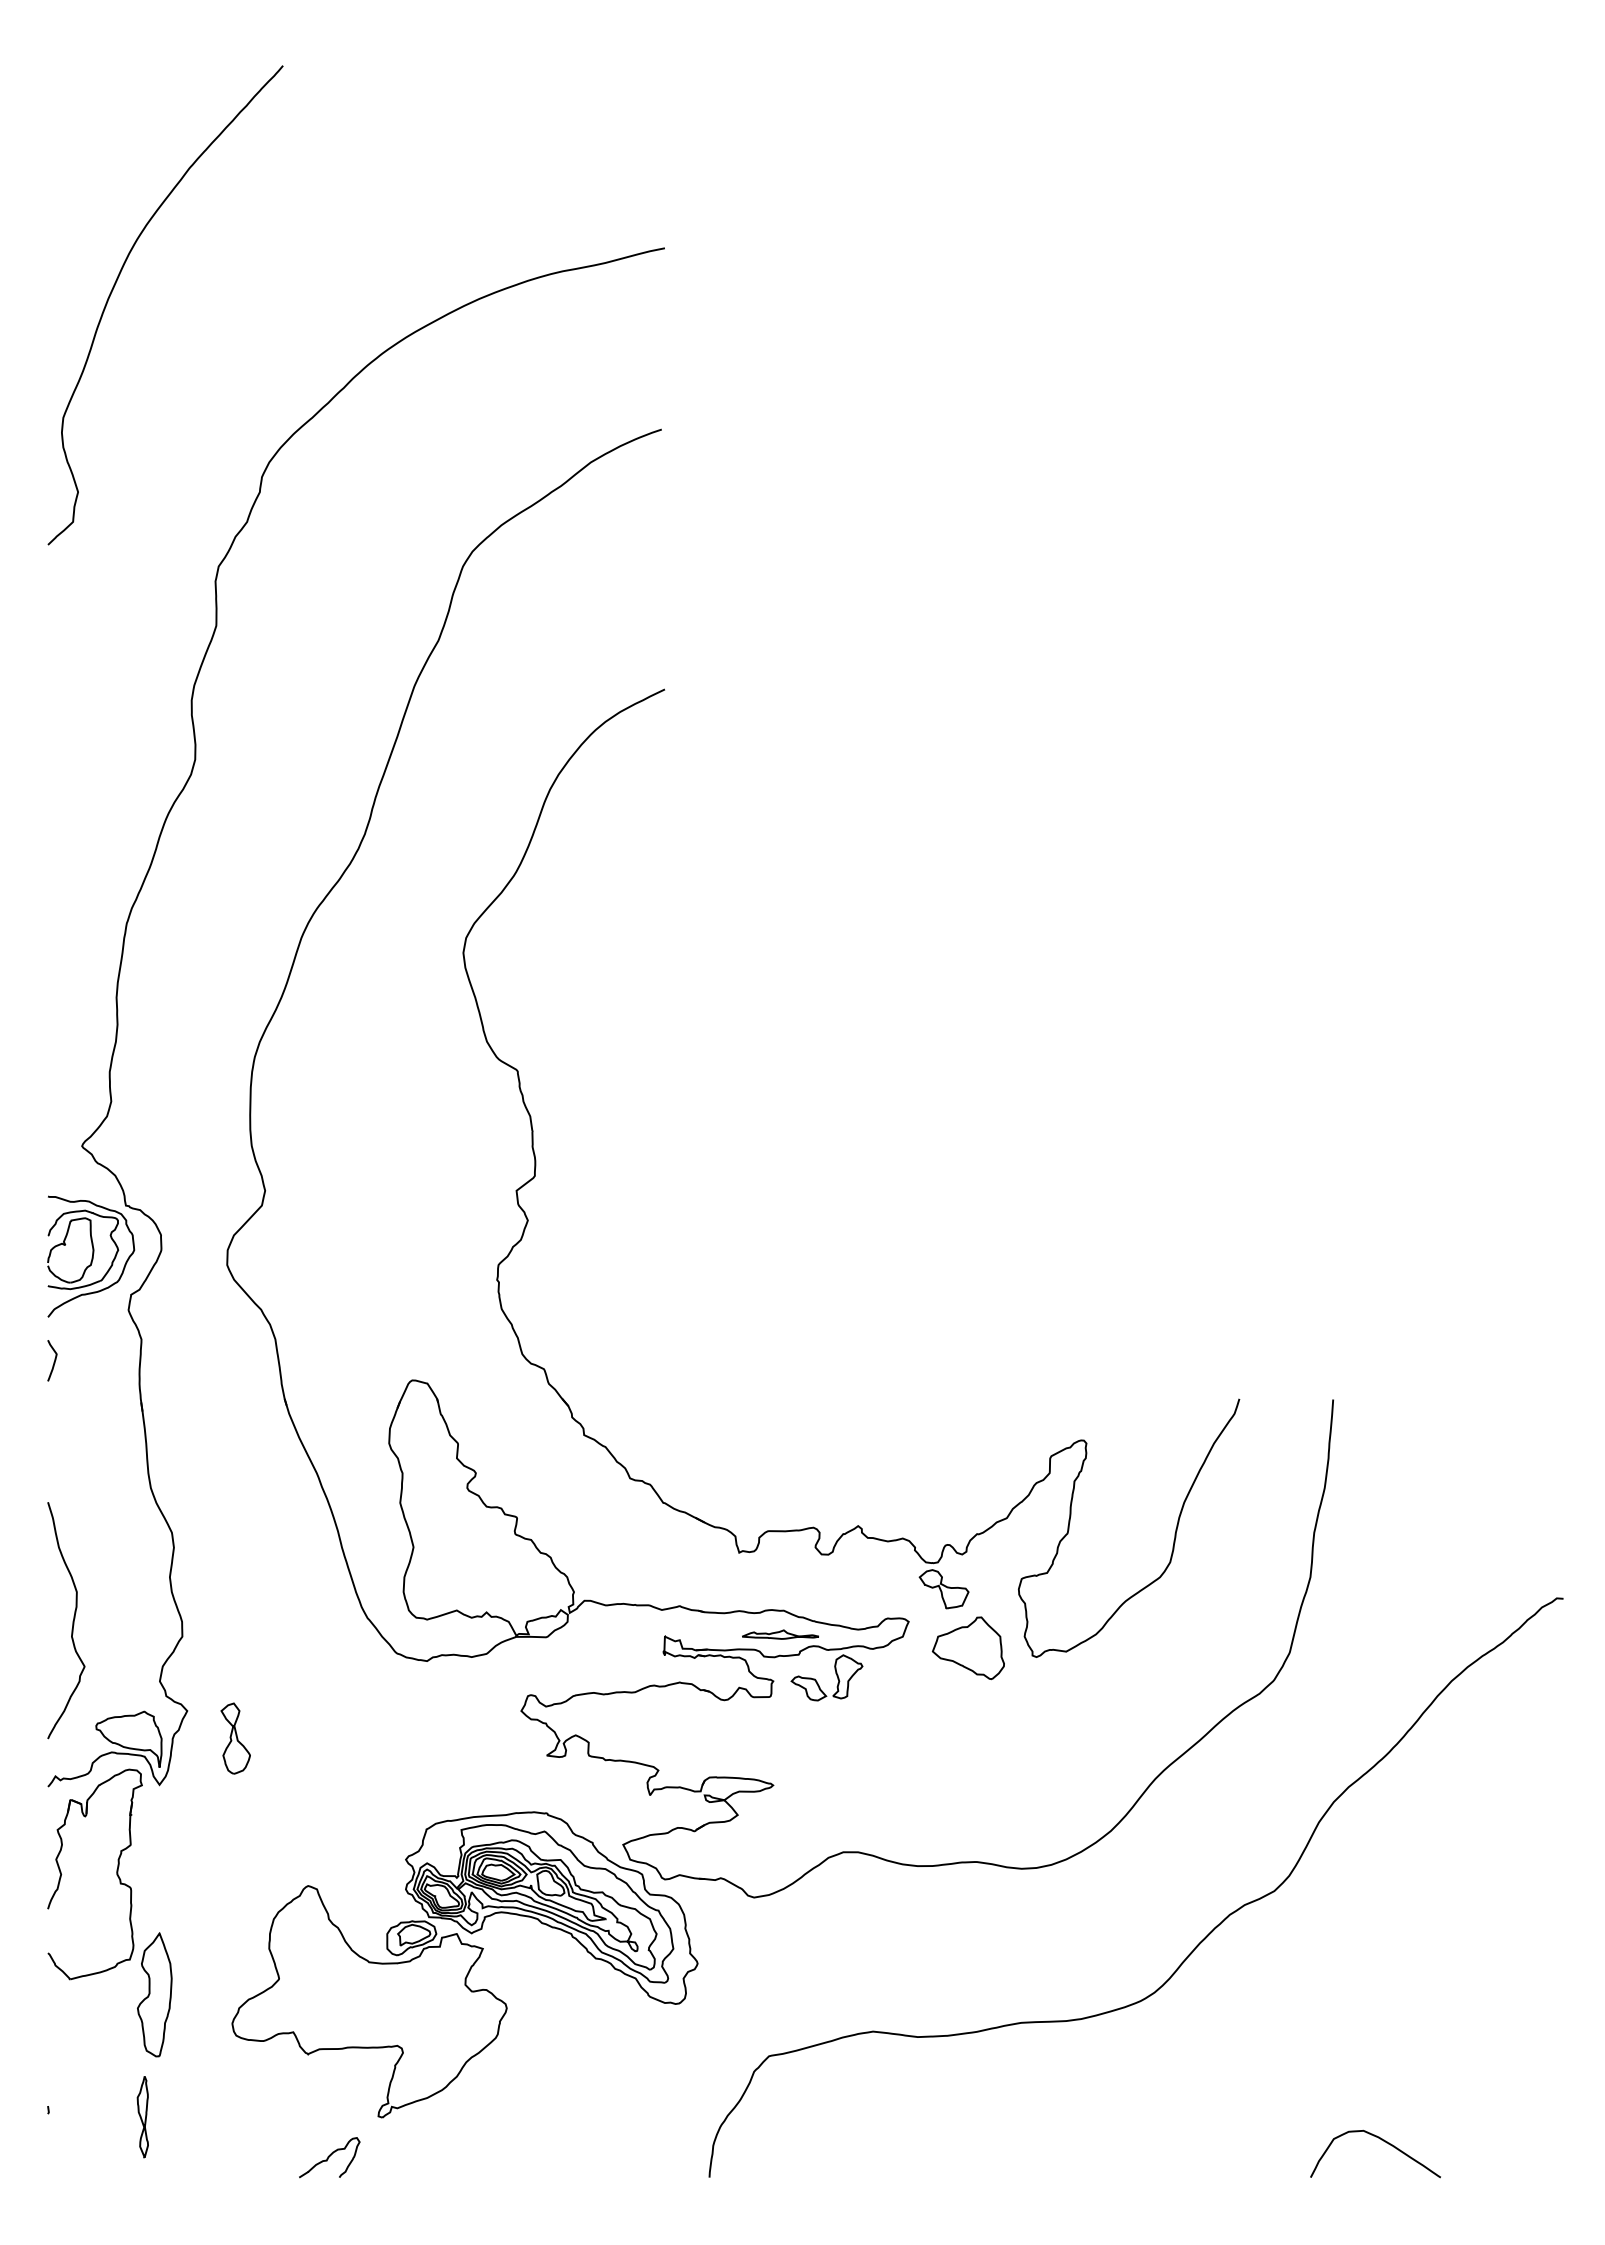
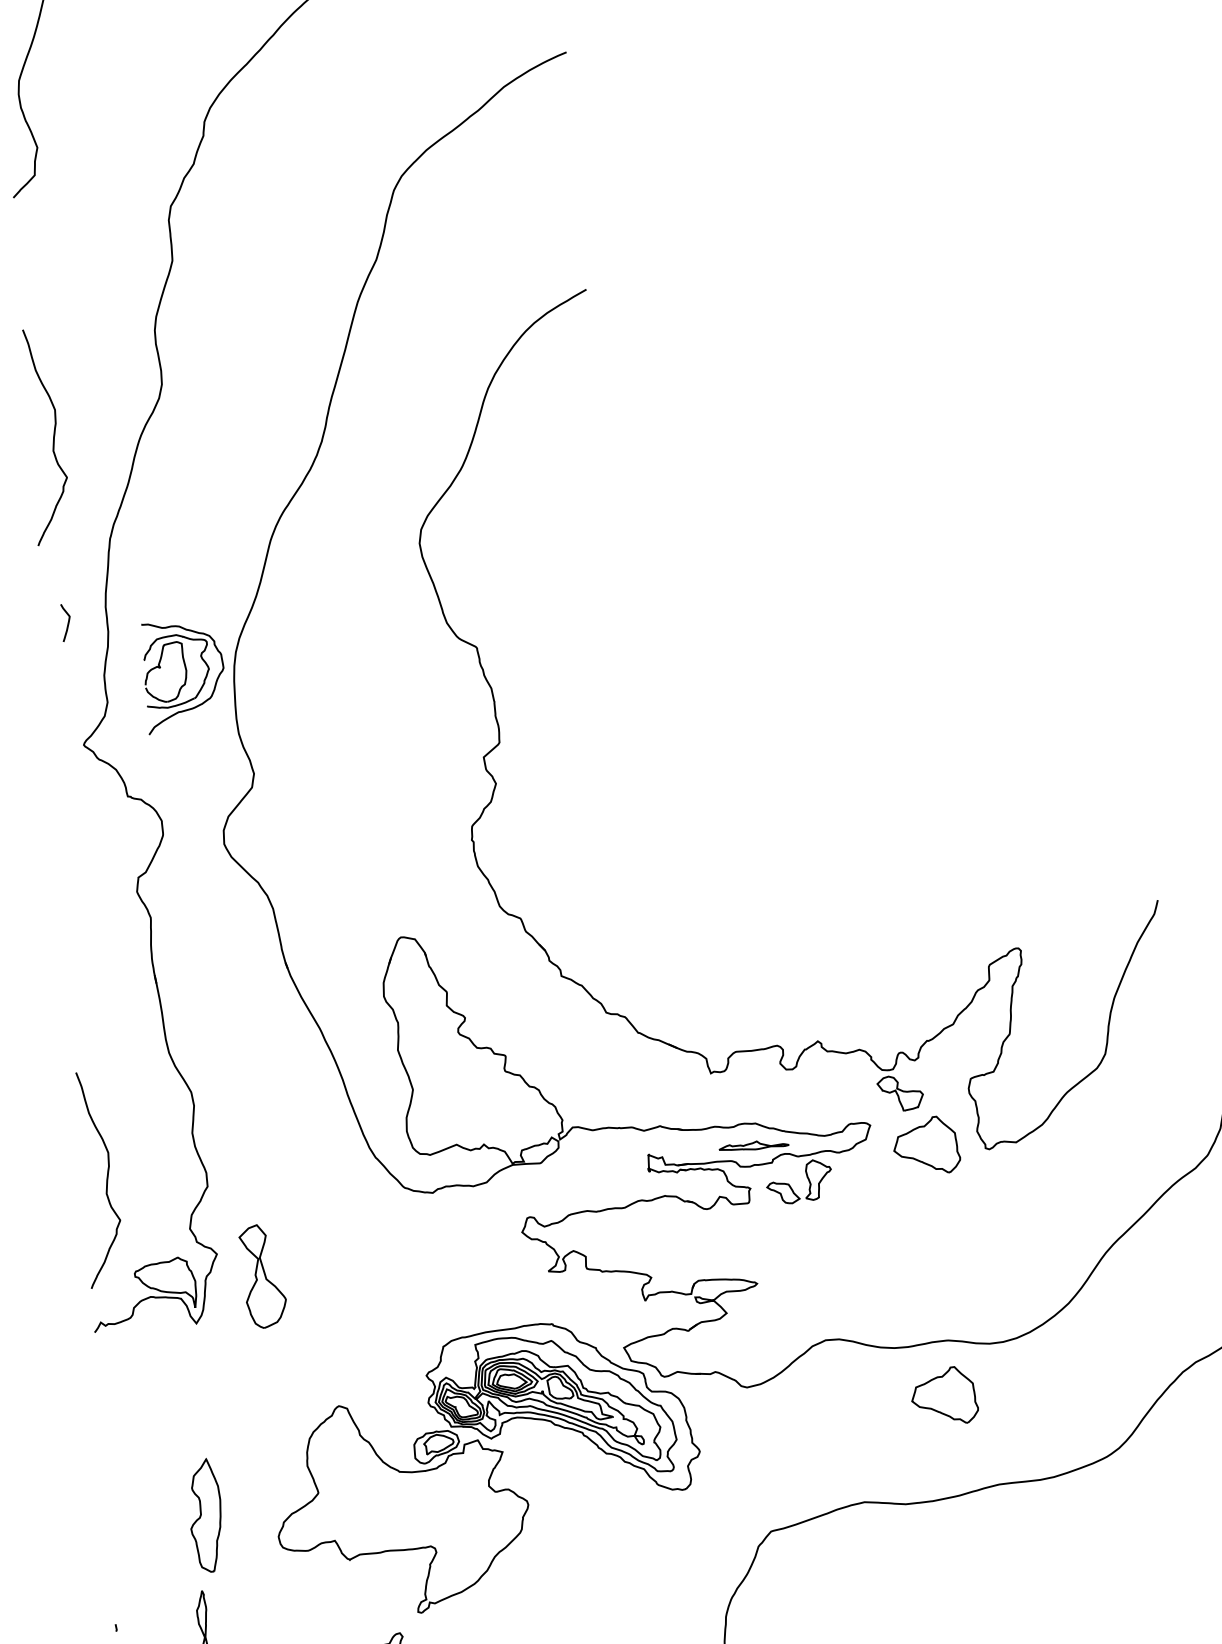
curve: (72, 808) -> (52, 437), added
part: (91, 1256) -> (184, 676), moved
curve: (54, 1360) -> (68, 622), moved
part: (235, 1738) -> (262, 1276), size x1.6
part: (116, 1874) -> (163, 1408), removed
part: (967, 1922) -> (943, 1396), added

